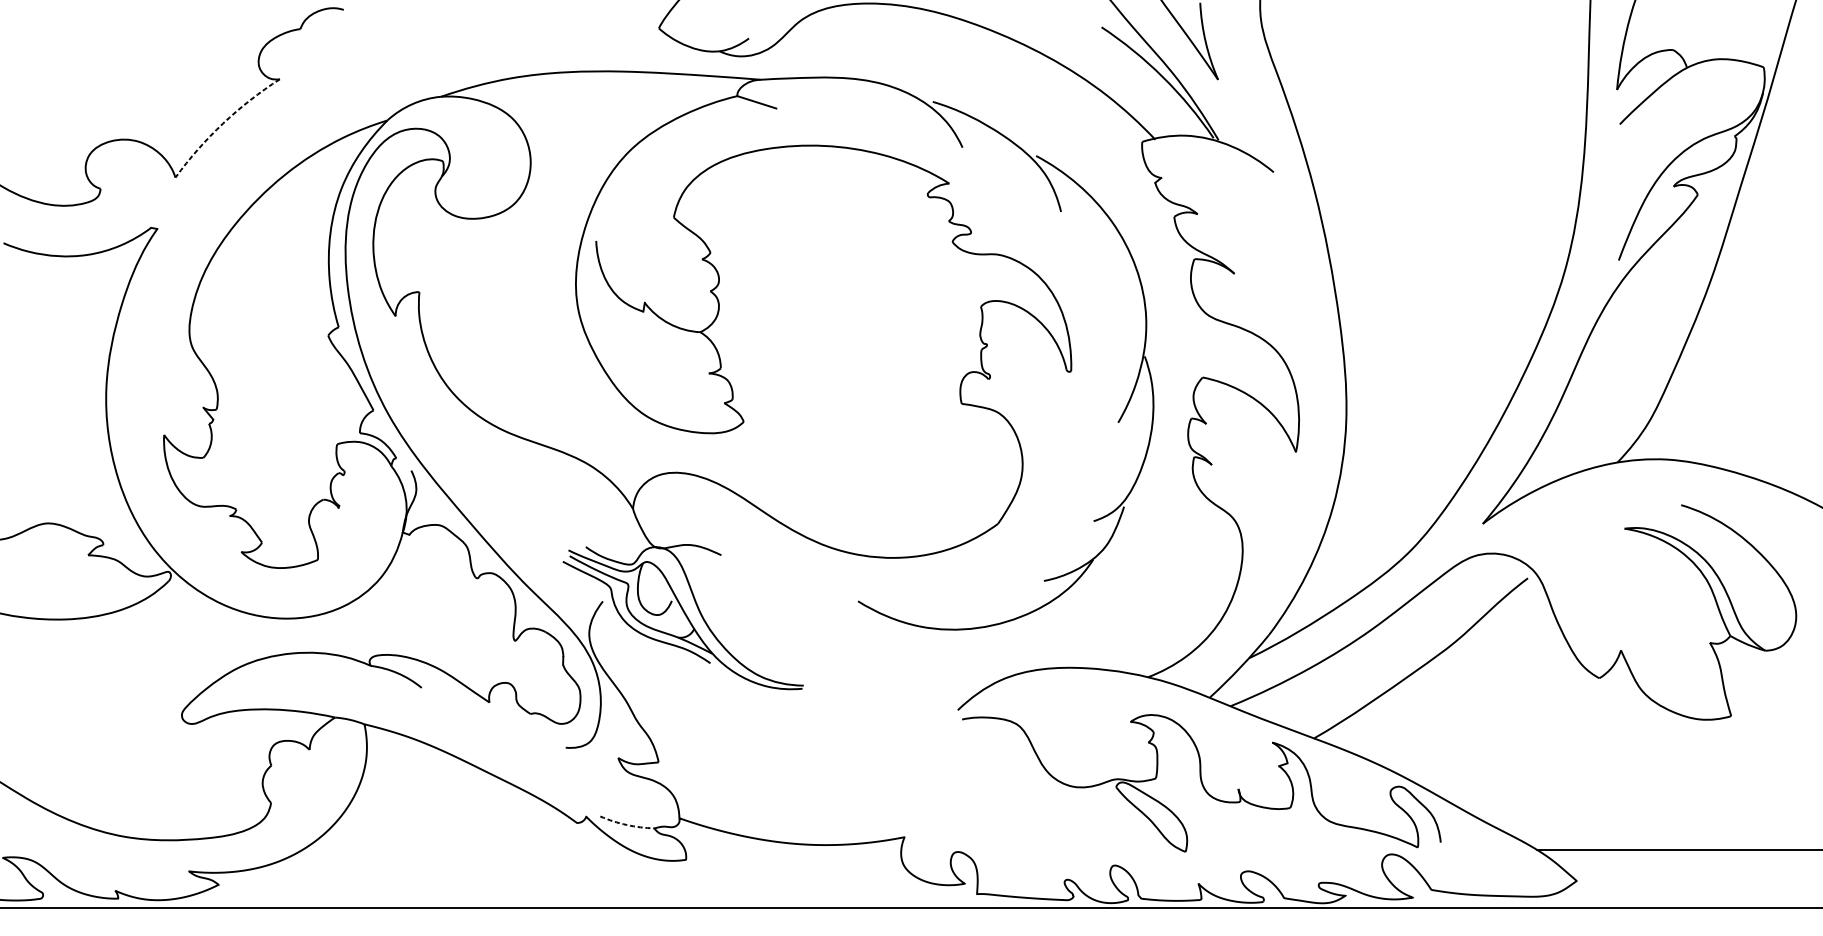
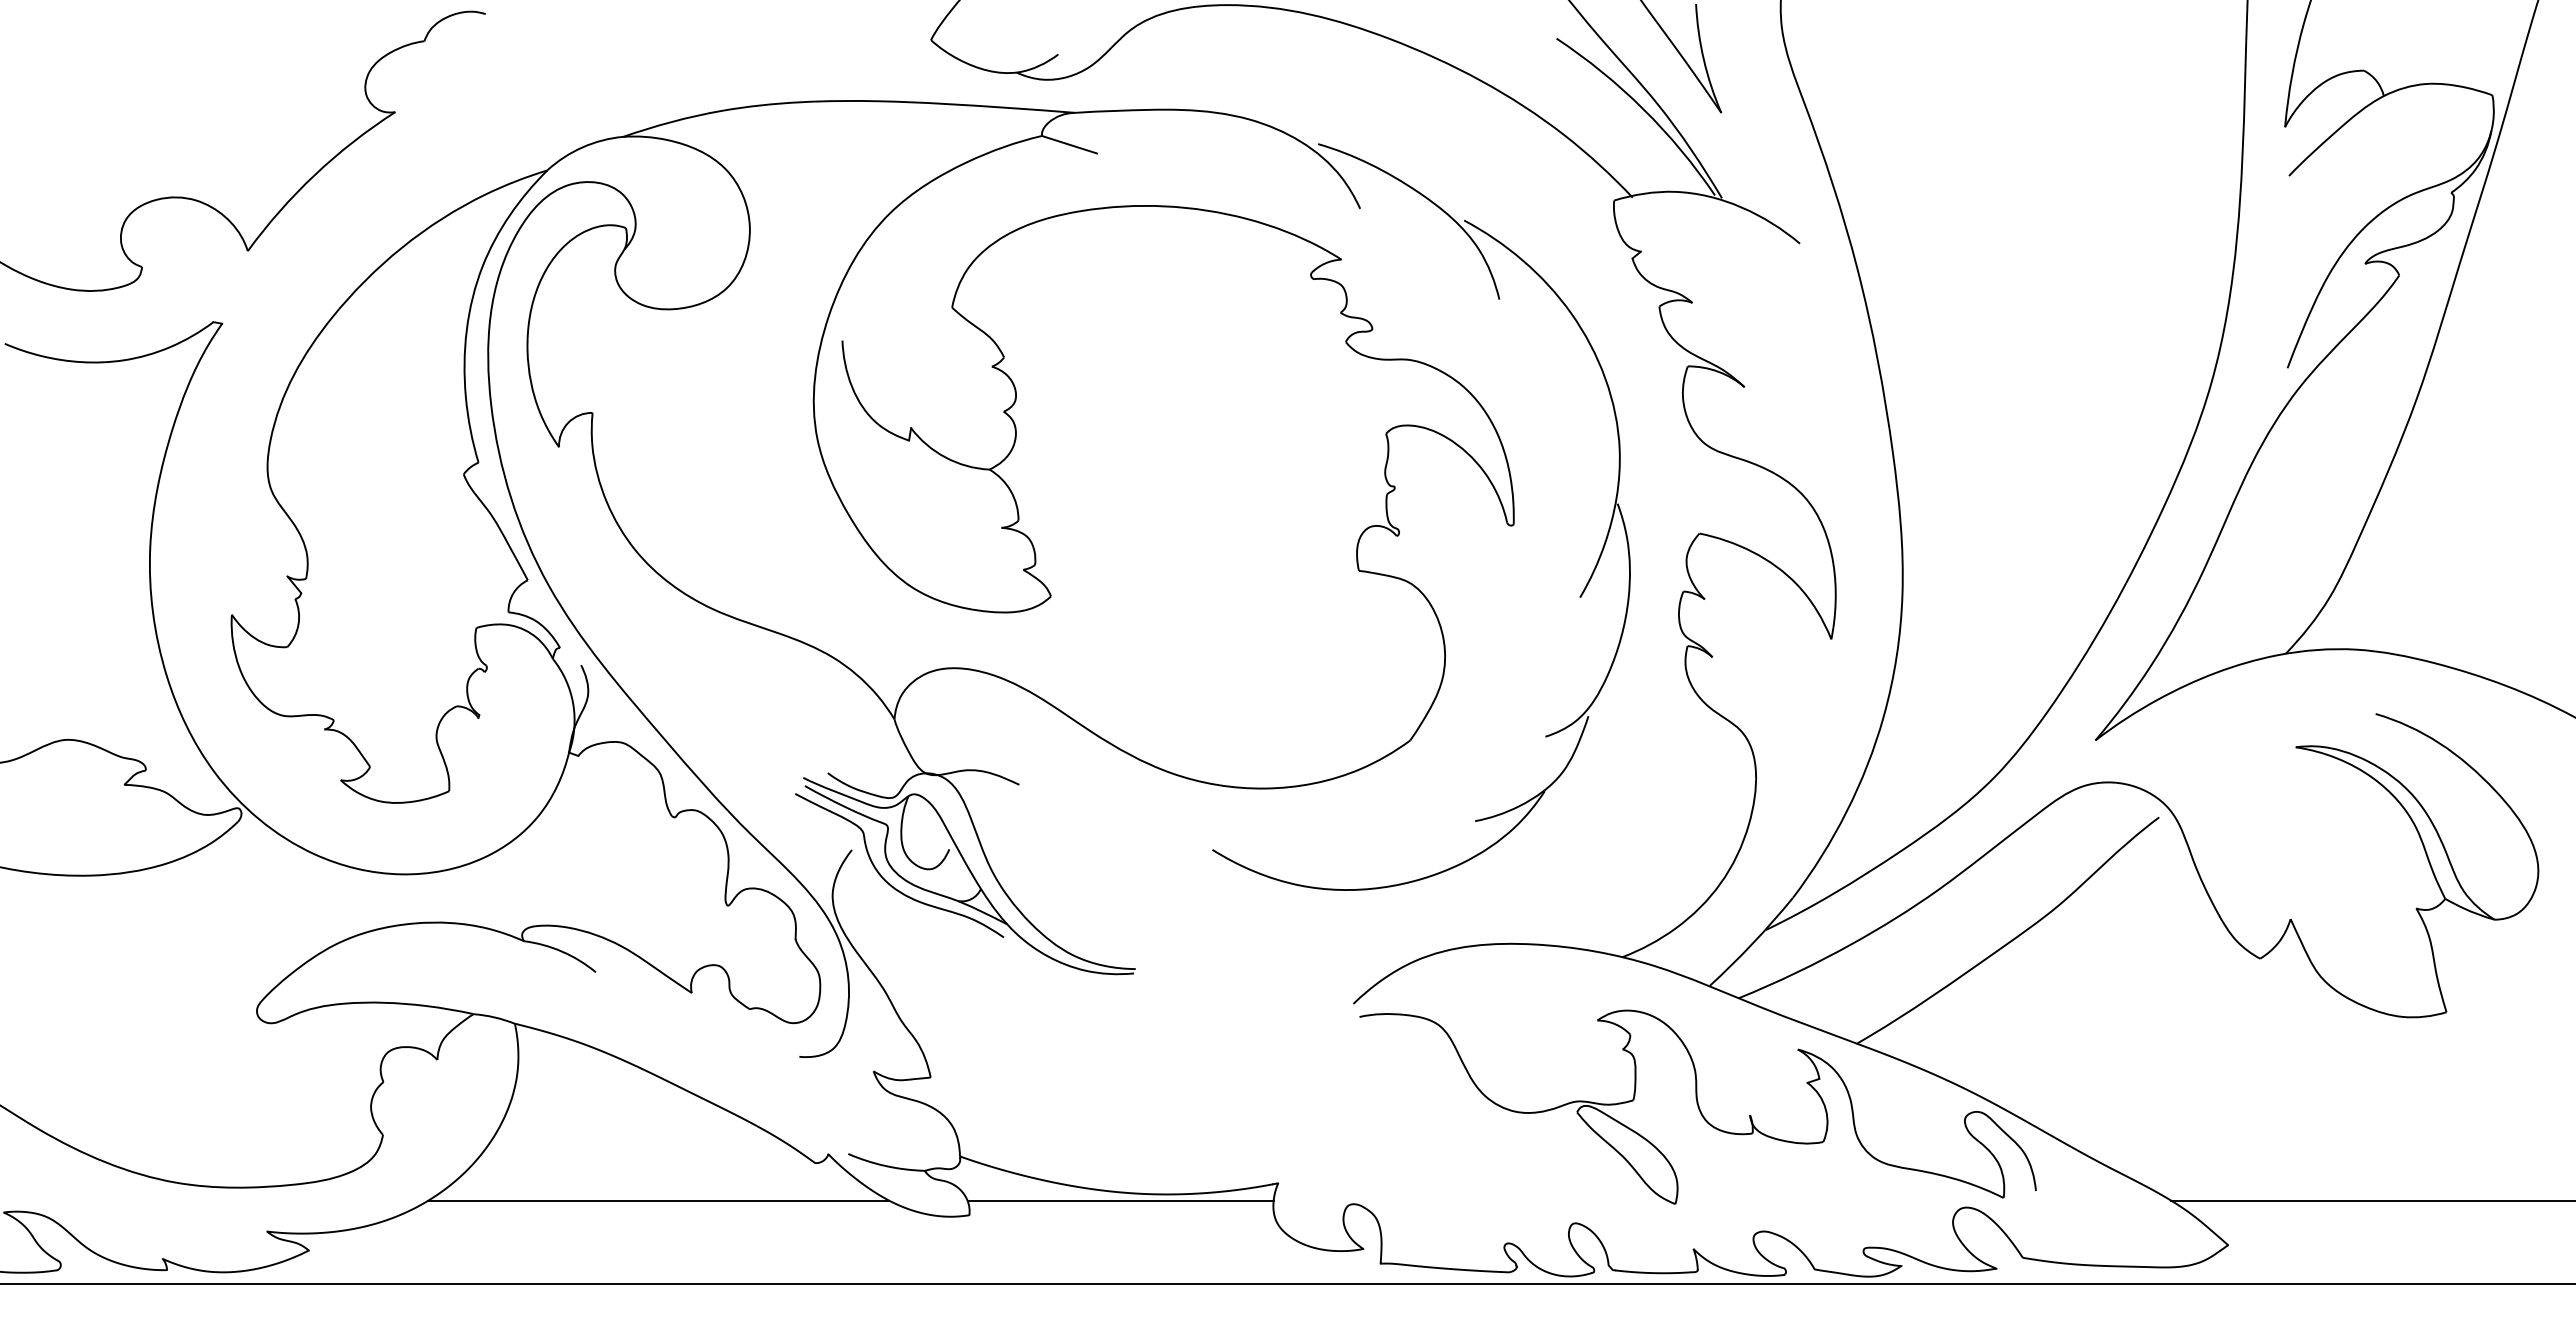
arc: (223, 123) -> (315, 174), dashed -> solid
arc: (626, 825) -> (885, 1166), dashed -> solid
line: (466, 849) -> (658, 1200), added
line: (792, 849) -> (1120, 1200), added

